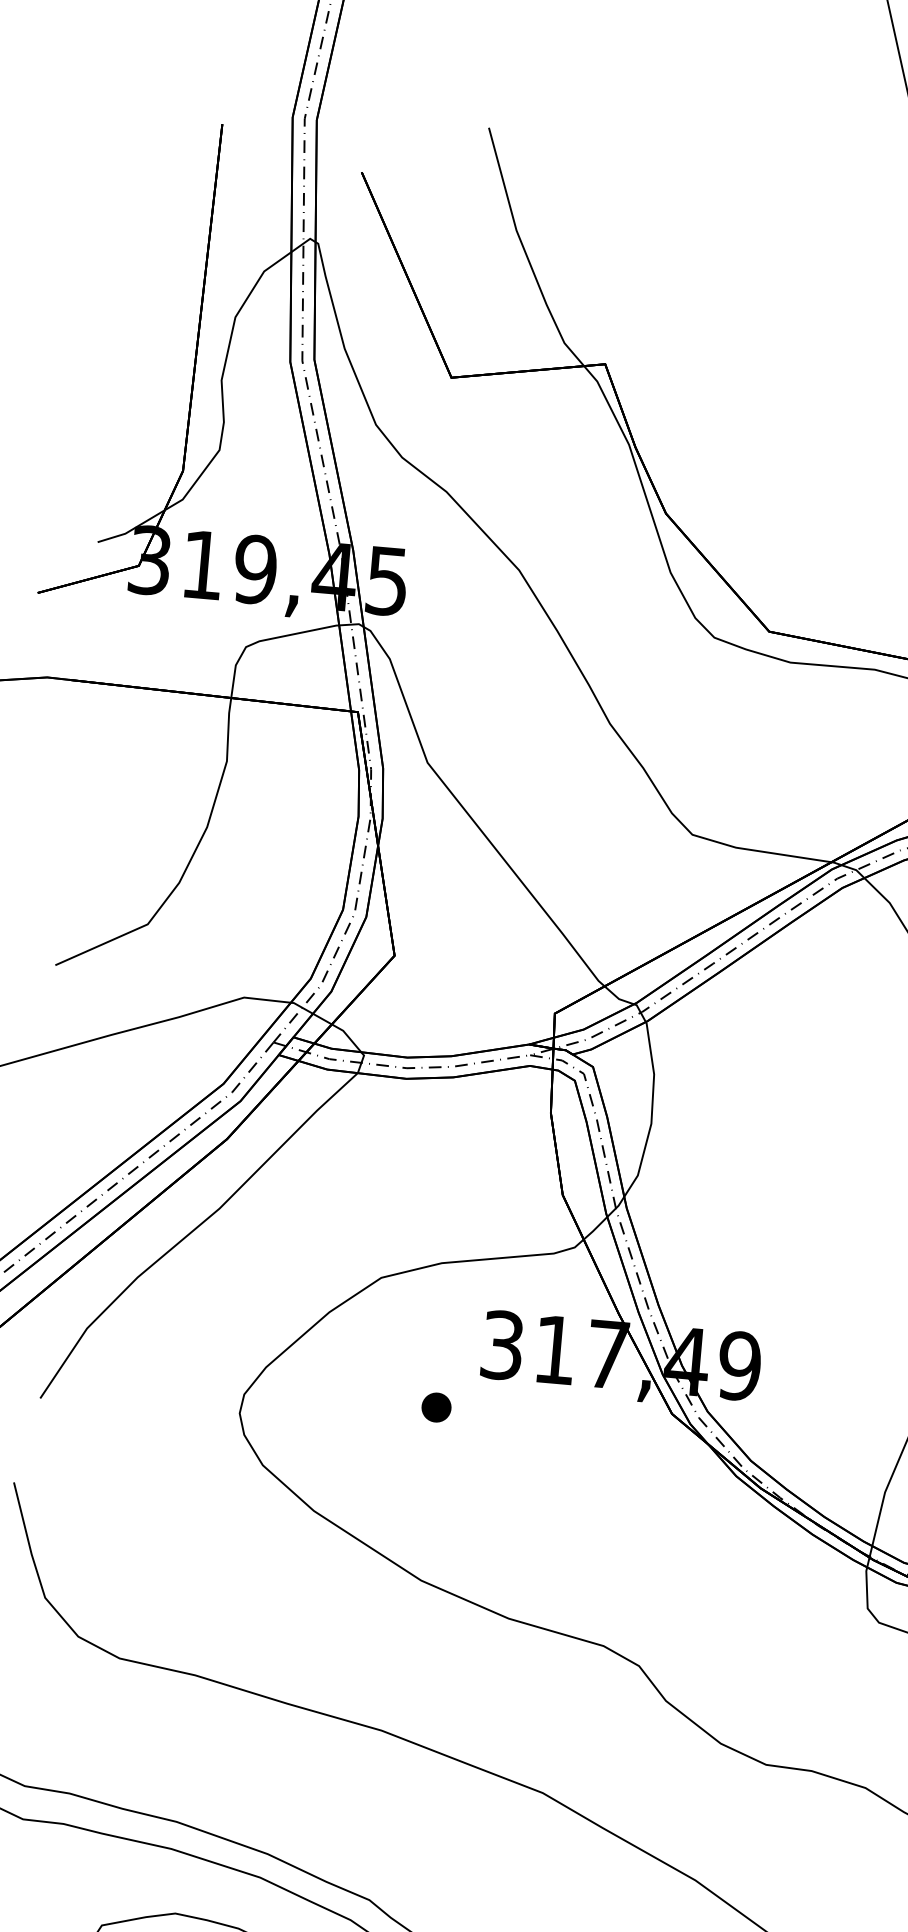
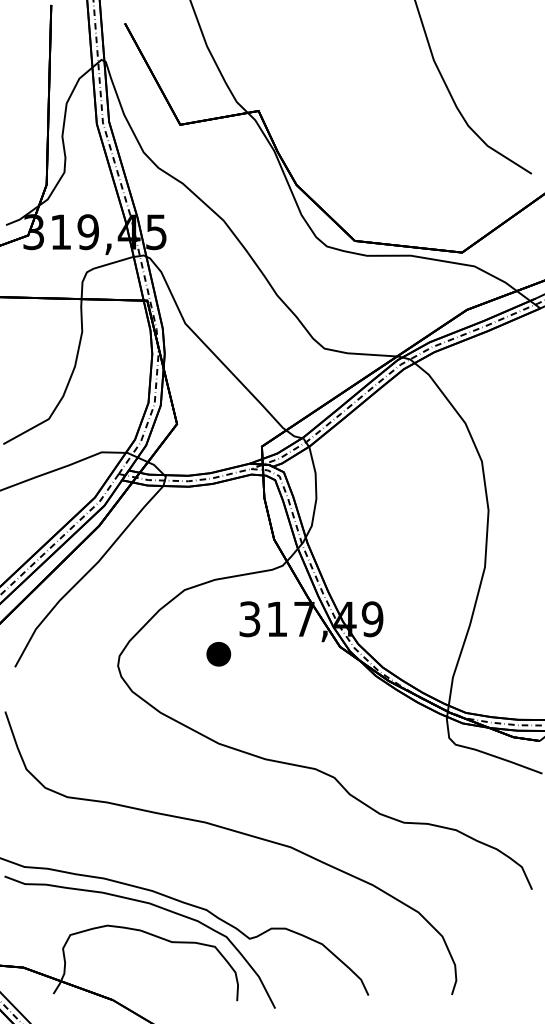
part: (435, 1406) -> (218, 653), size x1.6

